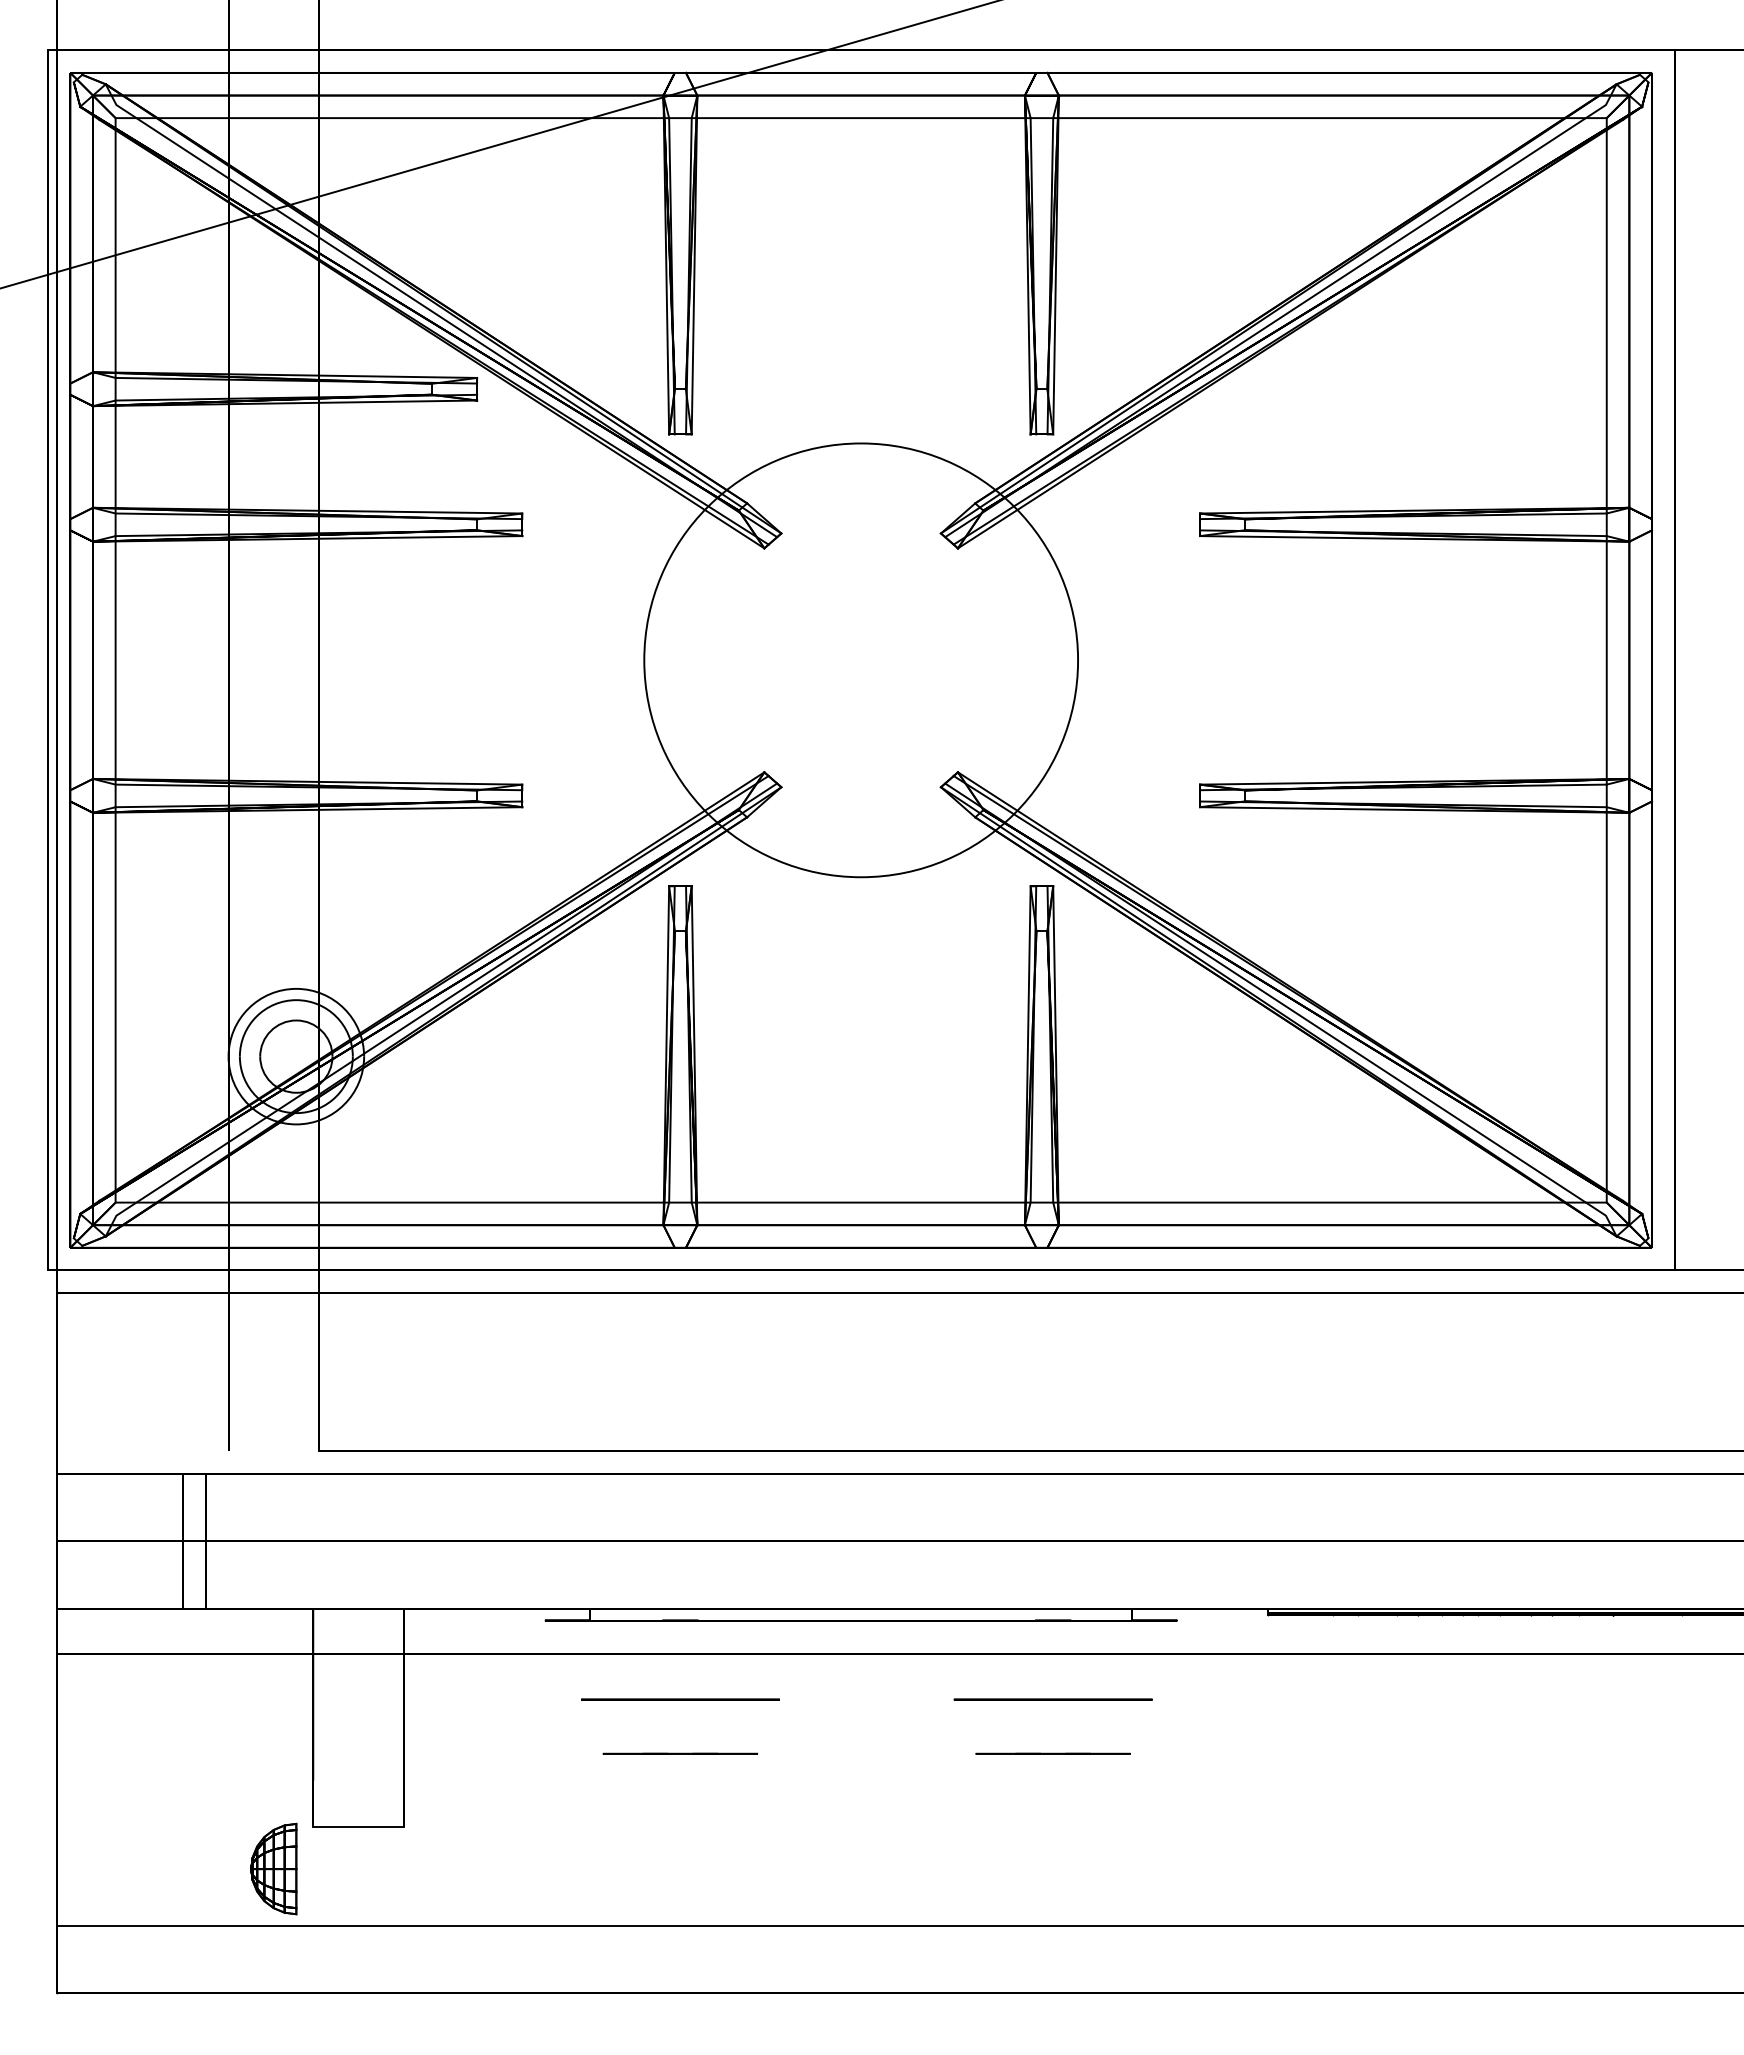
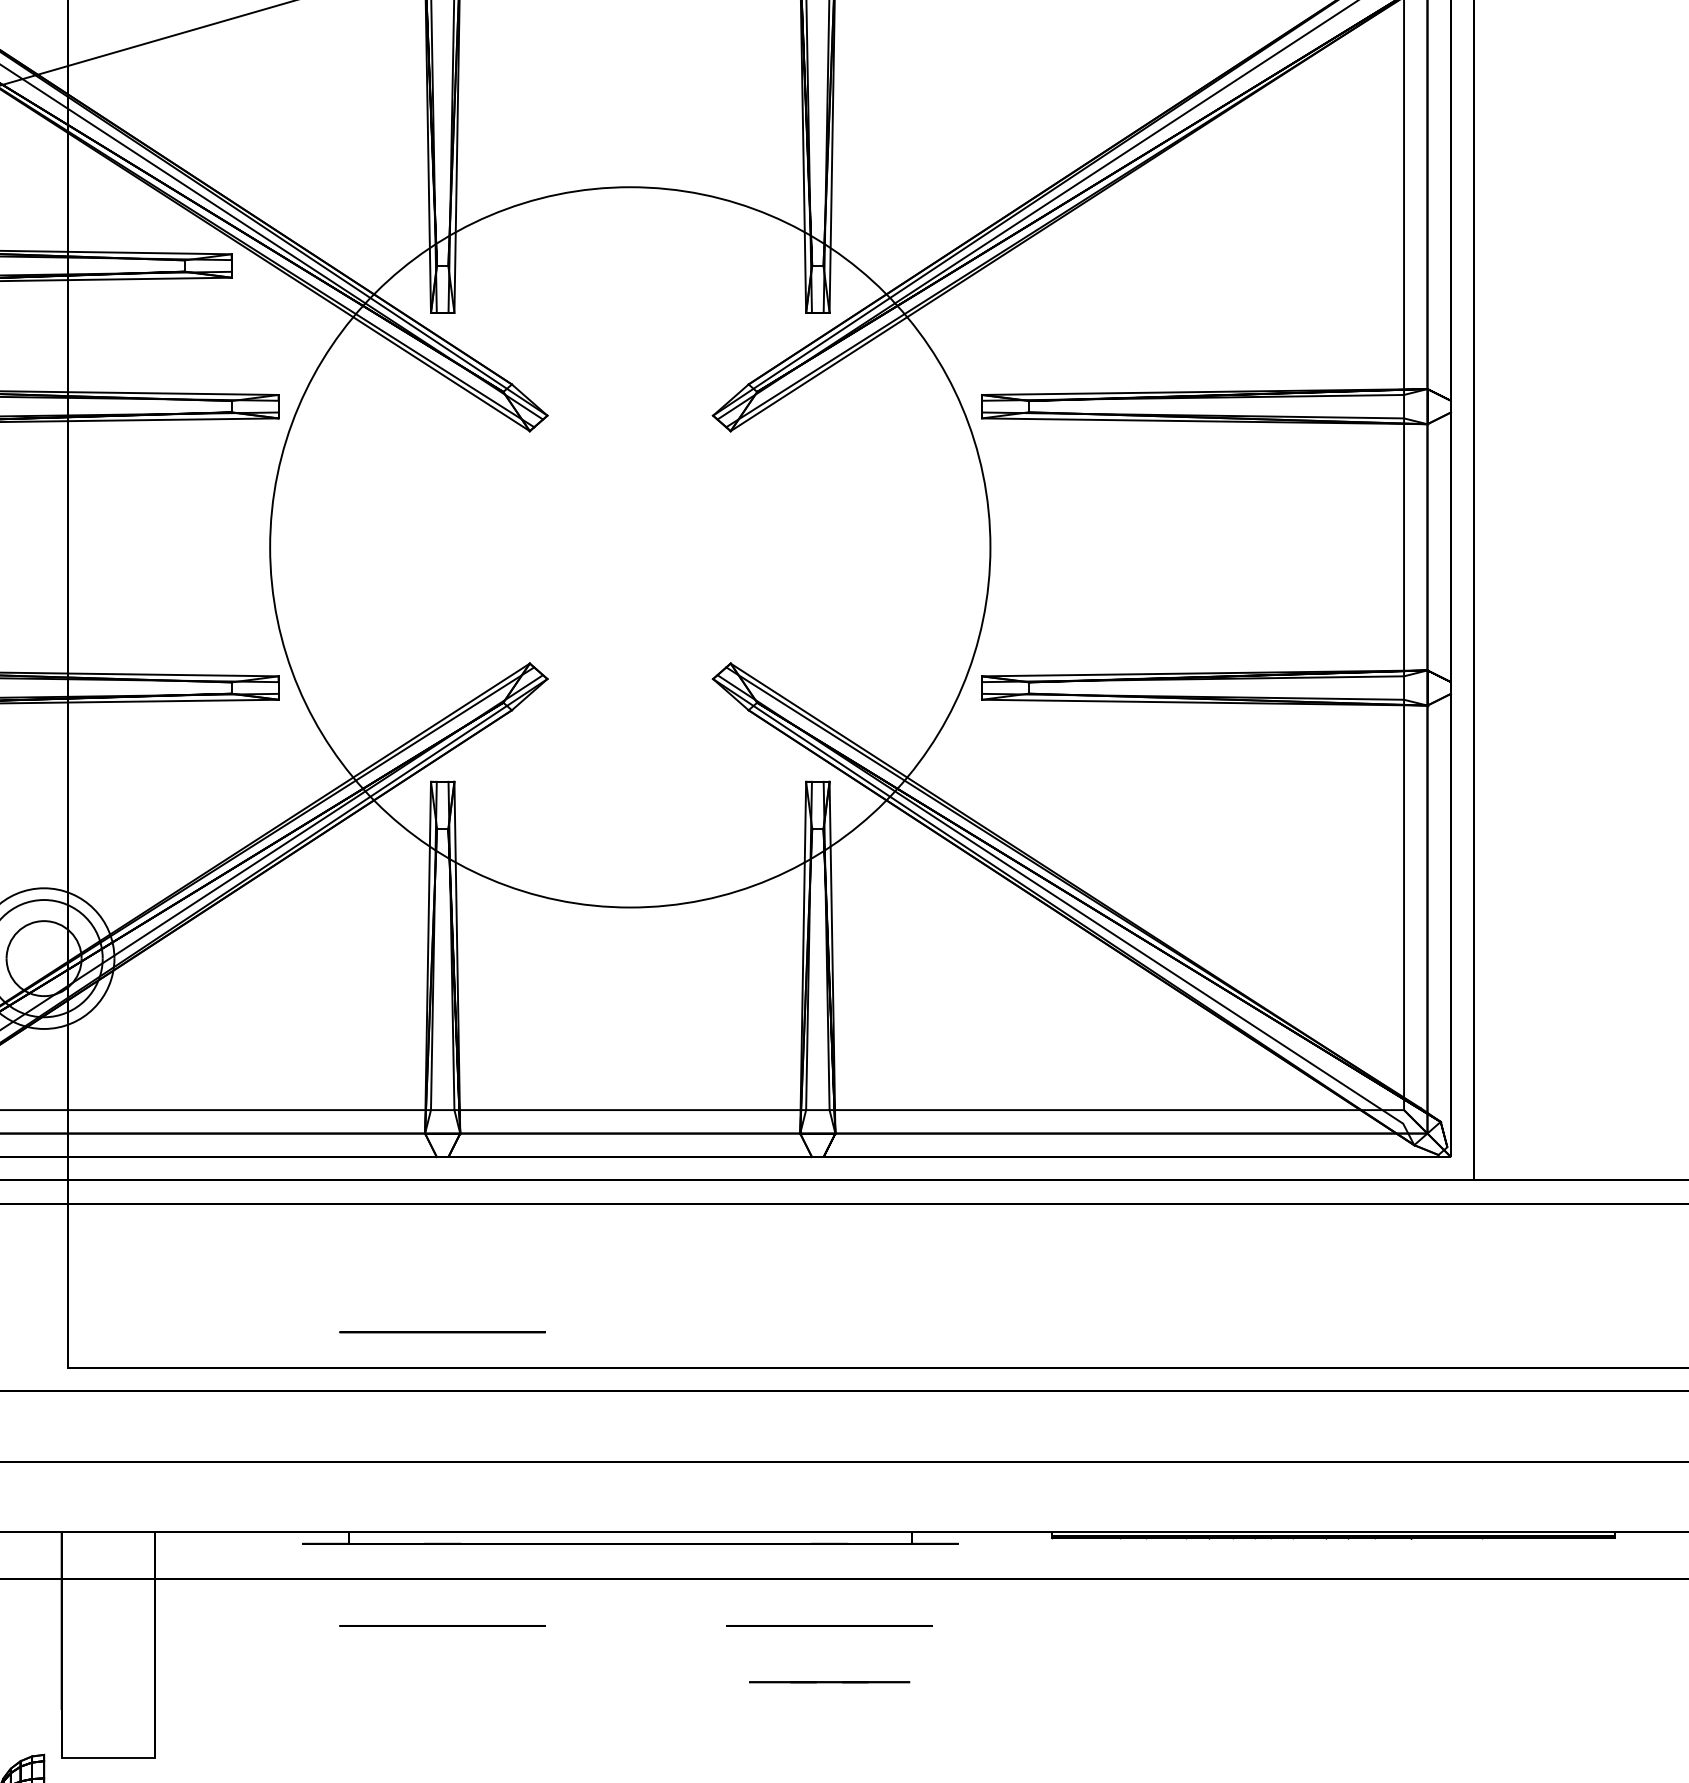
circle: (861, 660) -> (630, 547), size x1.6
circle: (680, 1416) -> (442, 1332), added
line: (679, 1753) -> (441, 1681), removed

